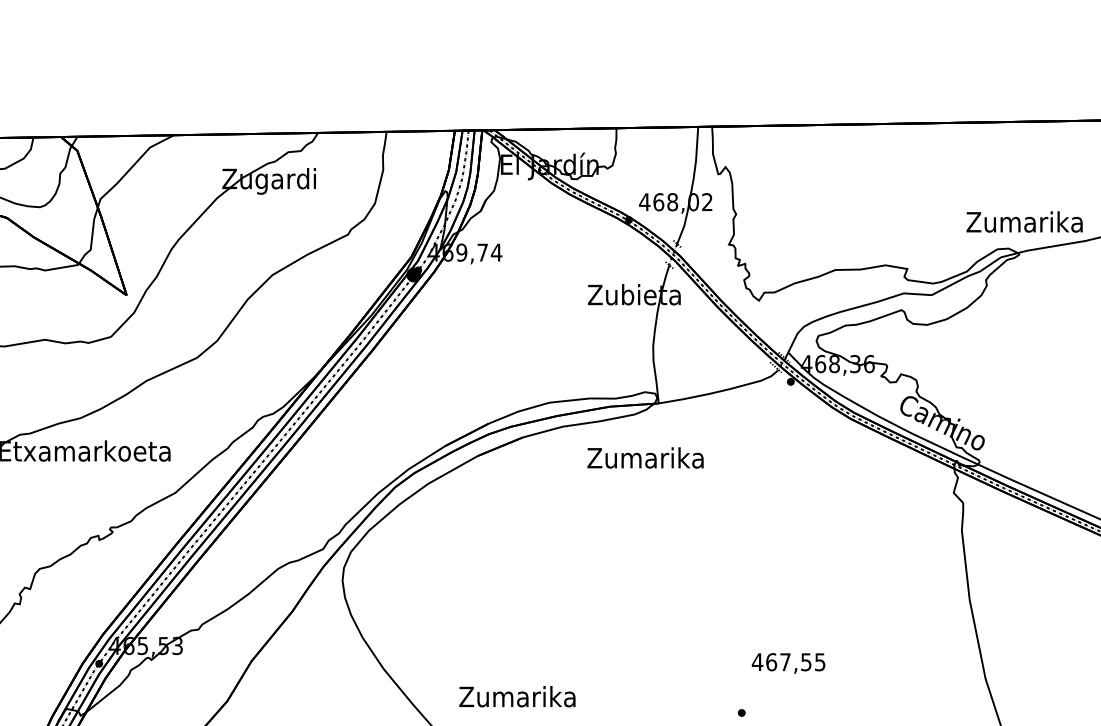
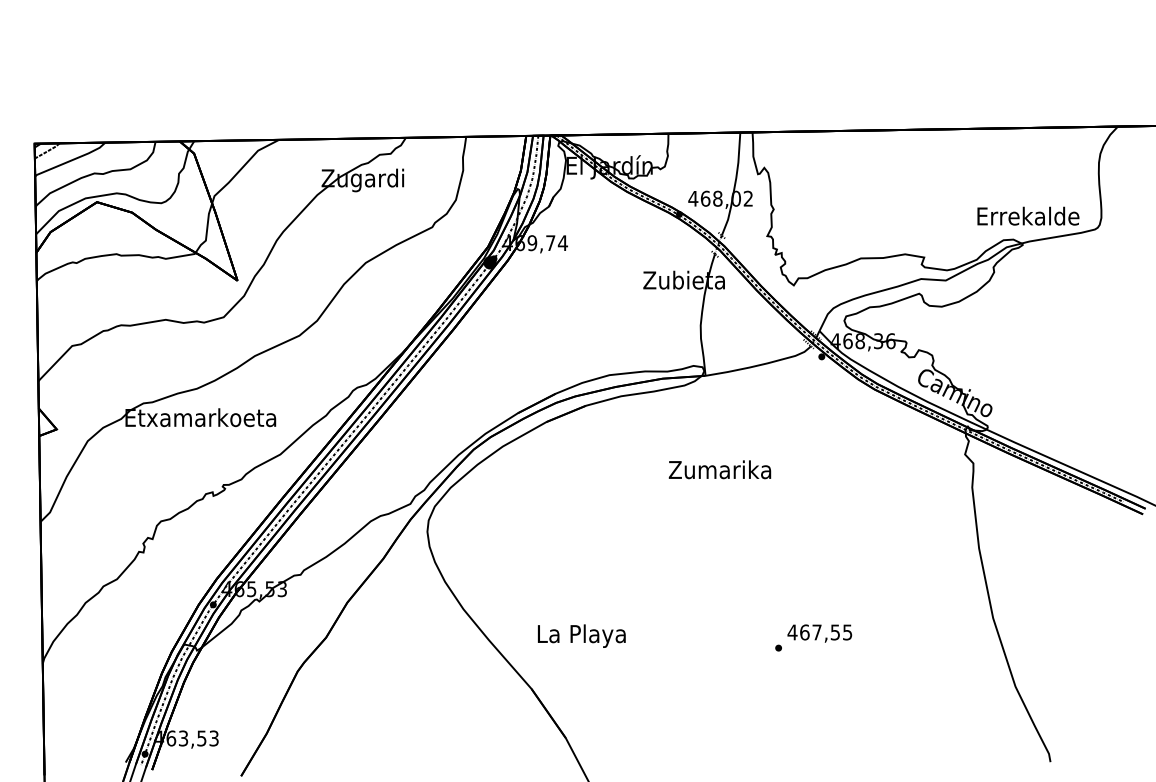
text: (1024, 221) -> (1027, 215), Zumarika -> Errekalde
text: (645, 457) -> (719, 469), moved
text: (788, 663) -> (819, 633), moved
text: (517, 698) -> (581, 635), Zumarika -> La Playa

